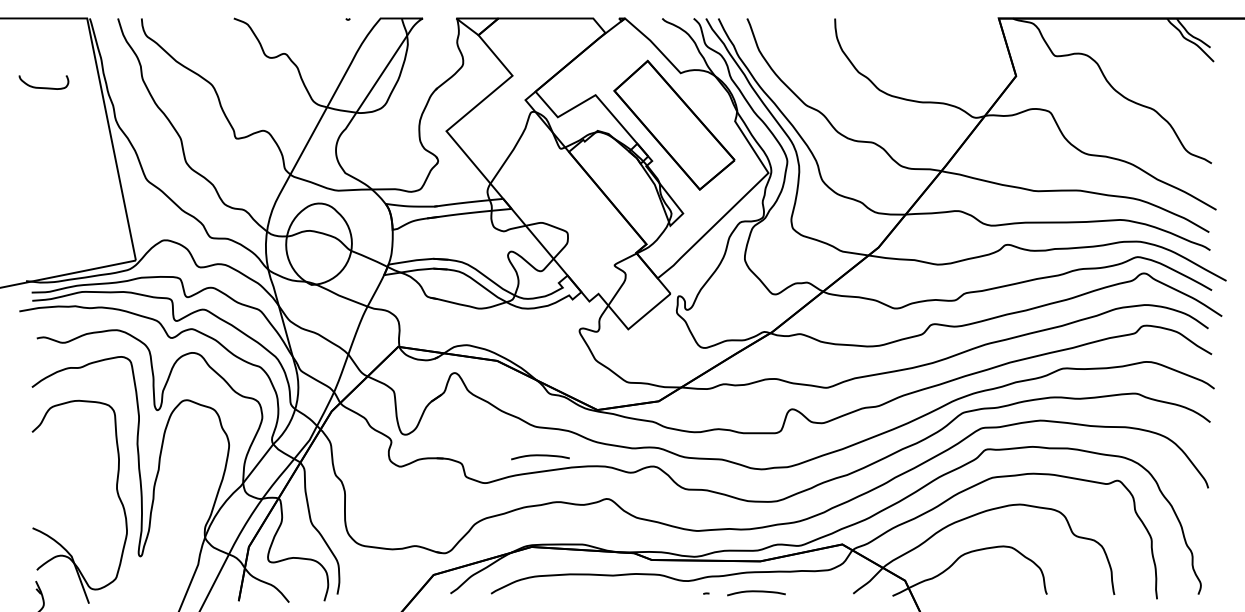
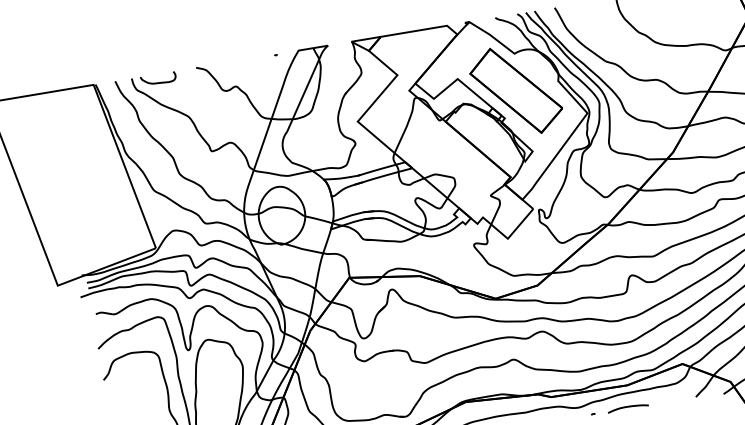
curve: (43, 87) -> (158, 82), moved
curve: (540, 456) -> (461, 337), removed

